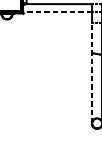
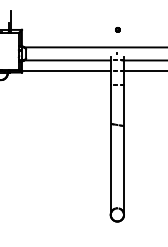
line: (57, 11) -> (65, 70), dashed -> solid
line: (91, 73) -> (110, 150), dashed -> solid

